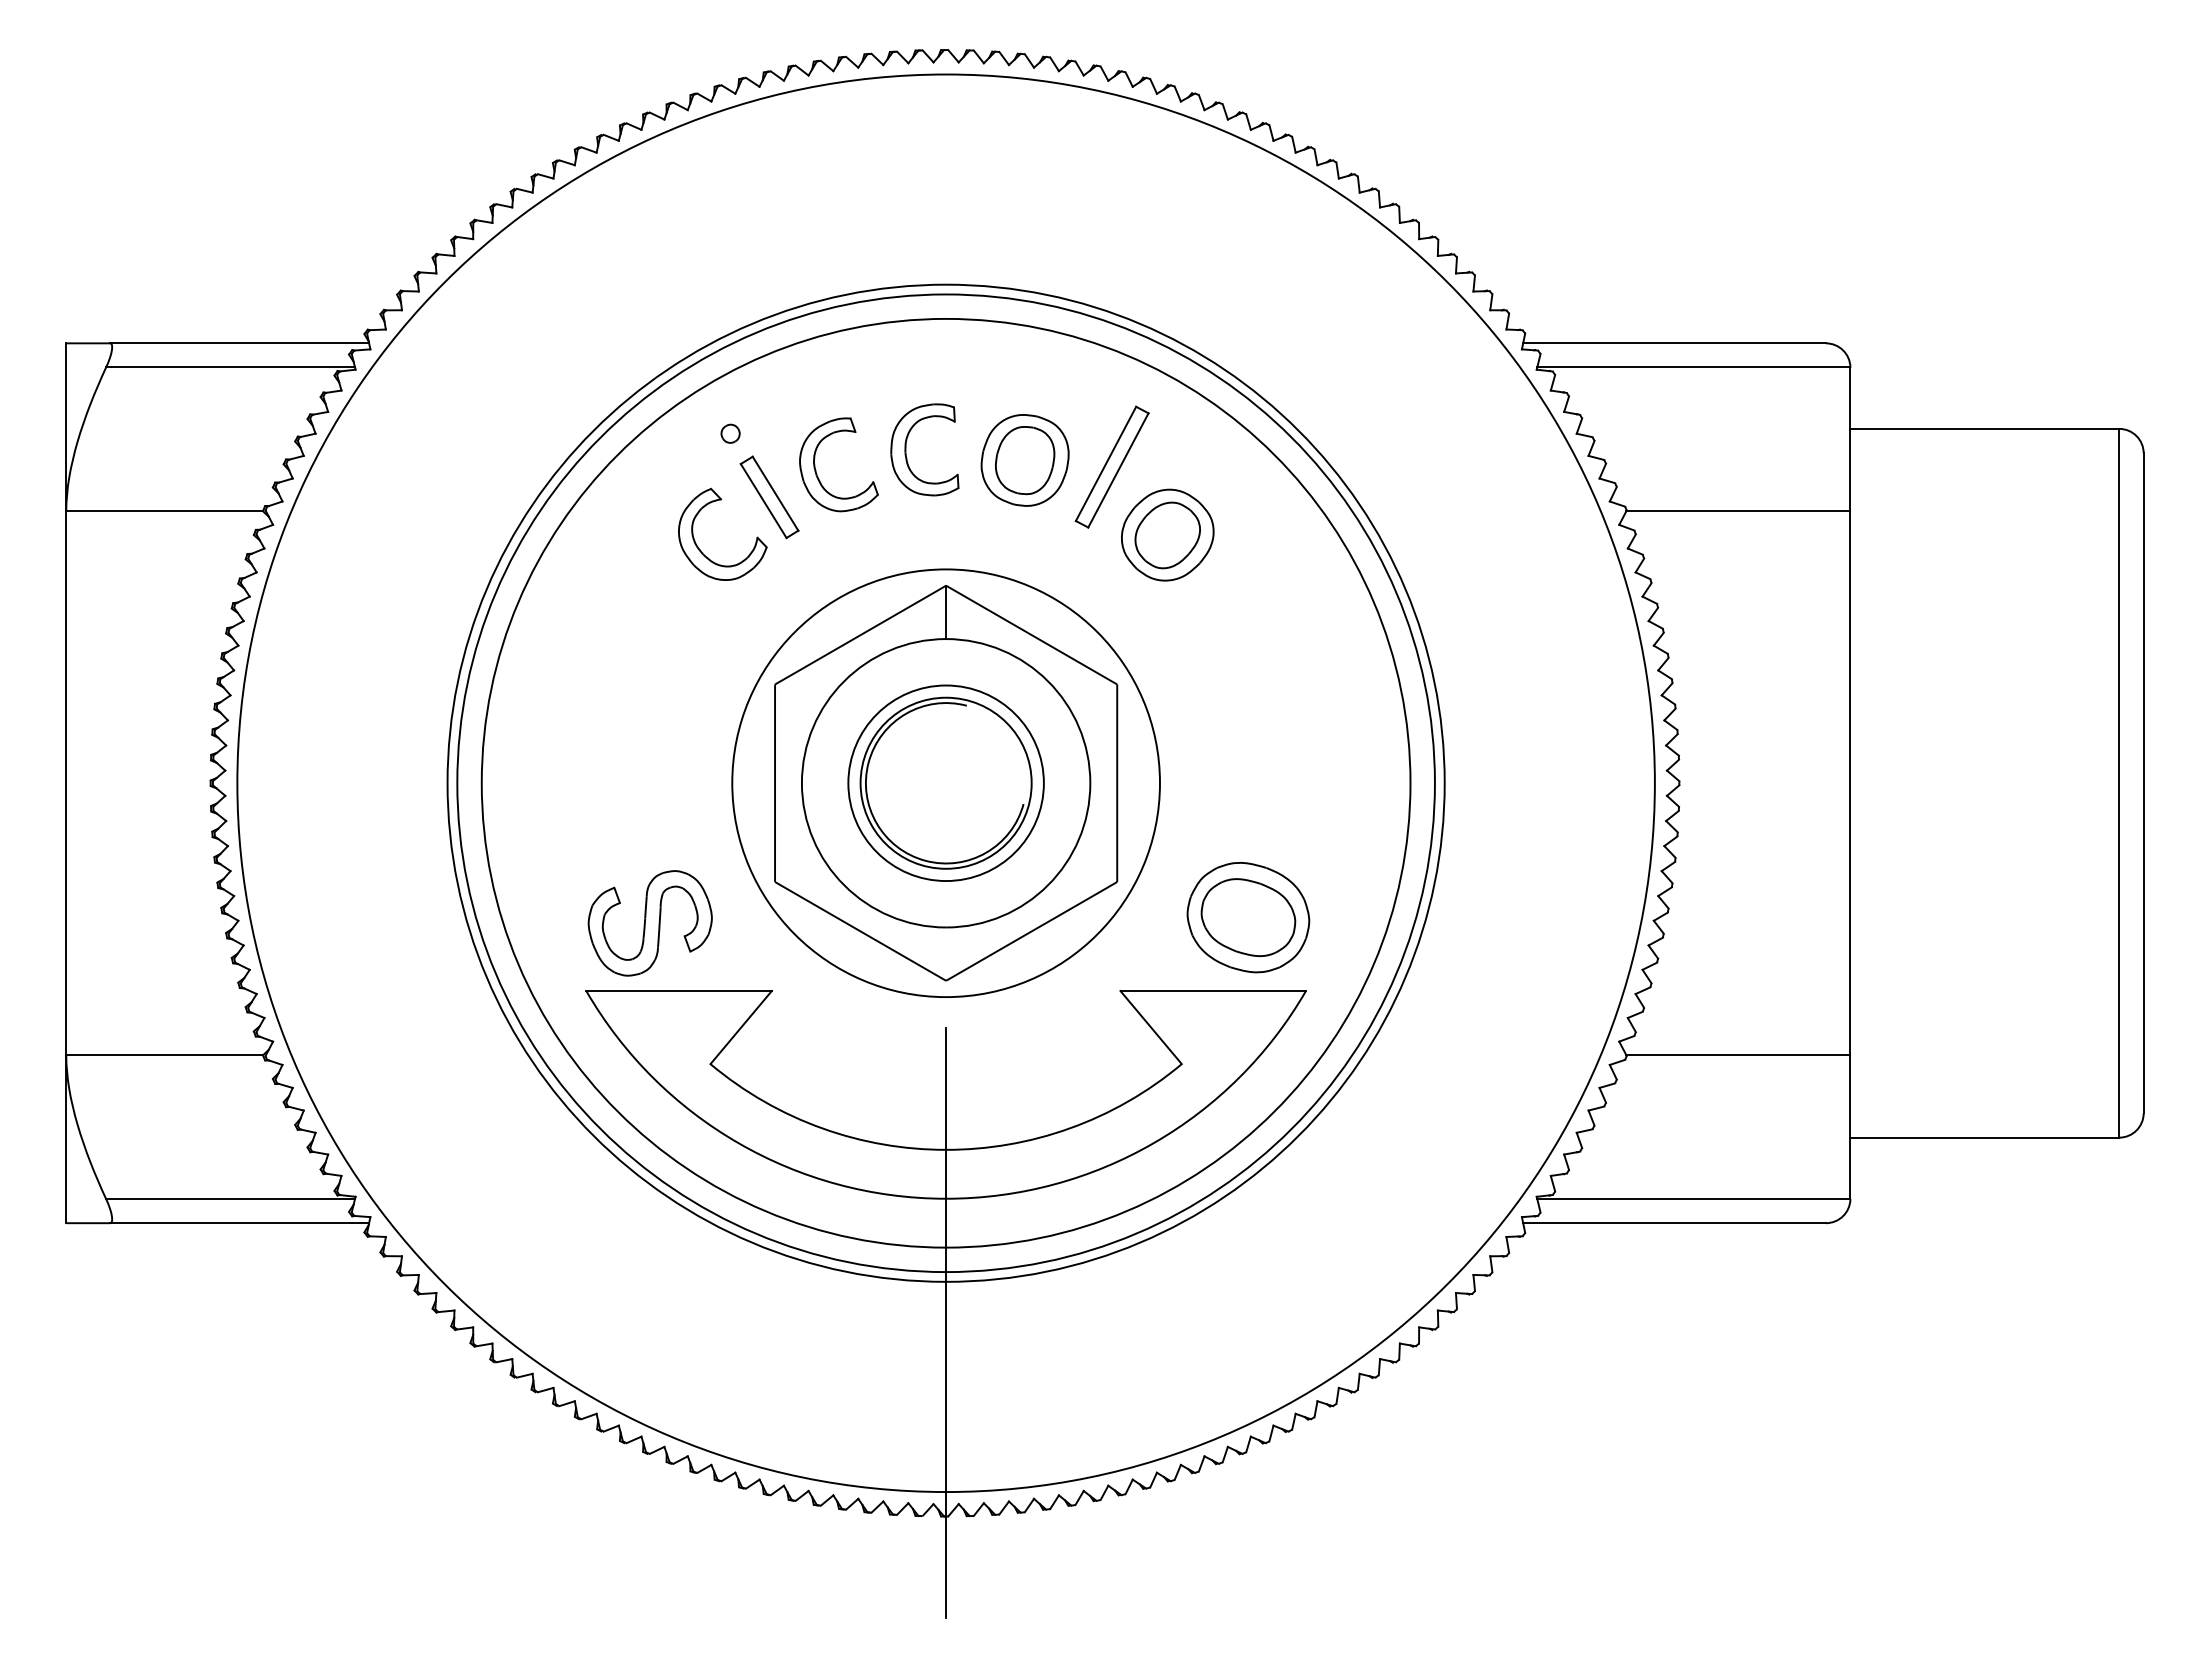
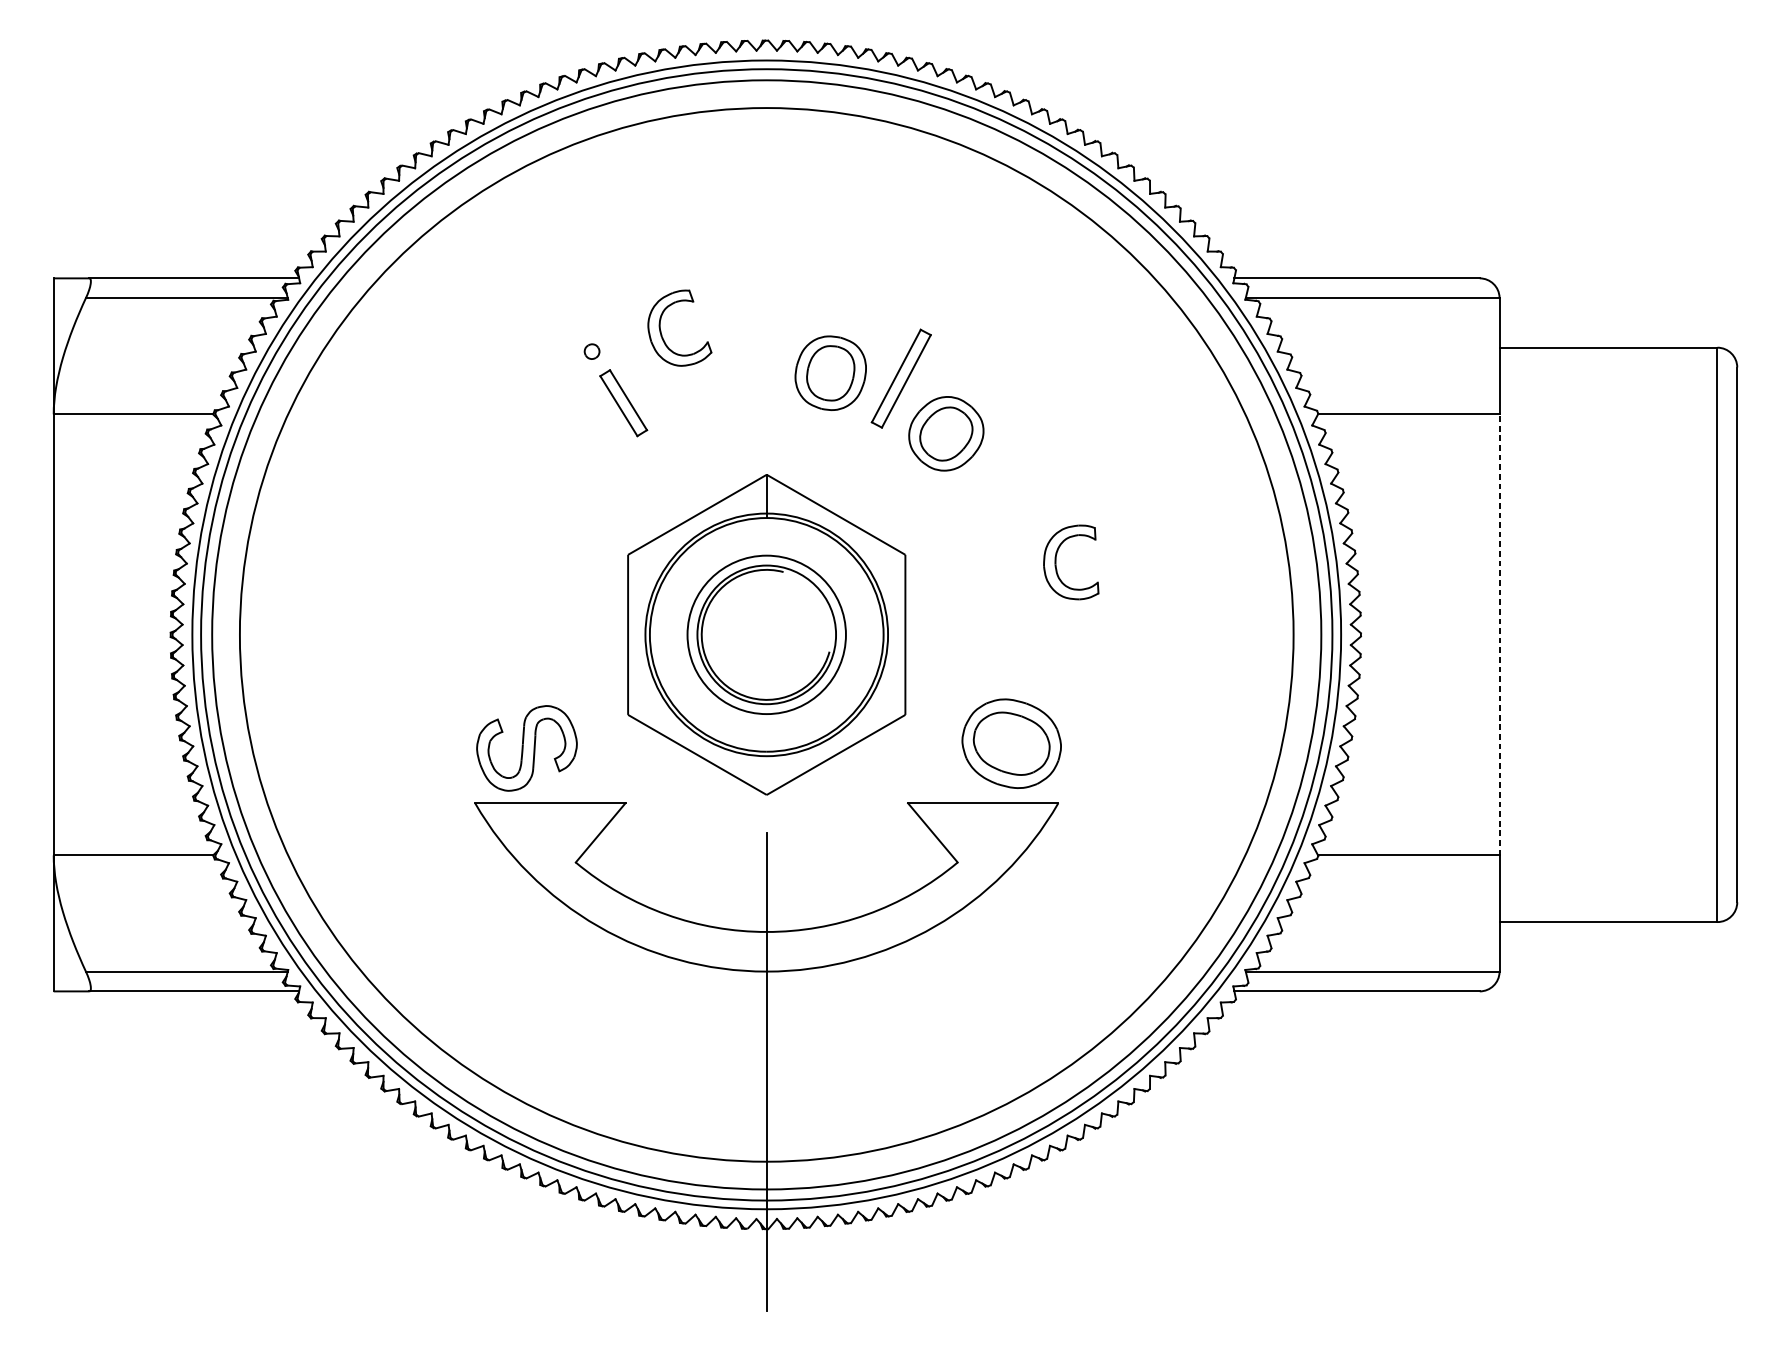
part: (906, 449) -> (1056, 562), moved
part: (816, 470) -> (661, 332), moved
part: (701, 550) -> (568, 446), removed
circle: (945, 782) -> (766, 634), size x1.4
circle: (945, 782) -> (766, 634), size x1.4
line: (1850, 782) -> (1499, 634), solid -> dashed
circle: (945, 783) -> (766, 635), size x0.7
circle: (945, 783) -> (766, 635), size x1.4

